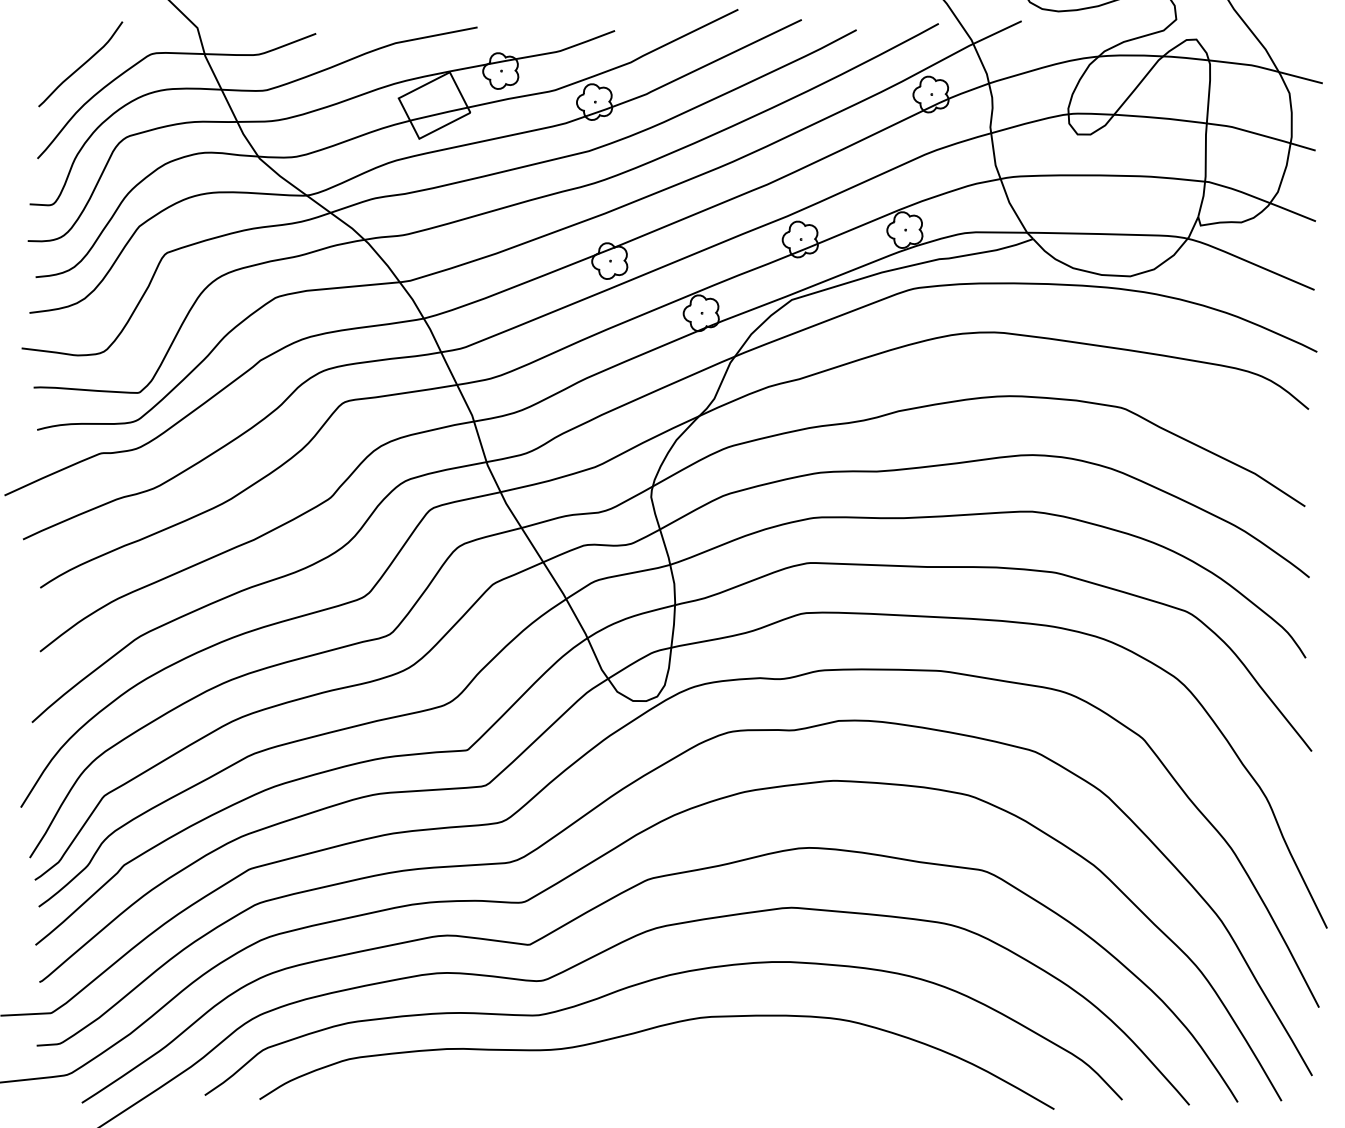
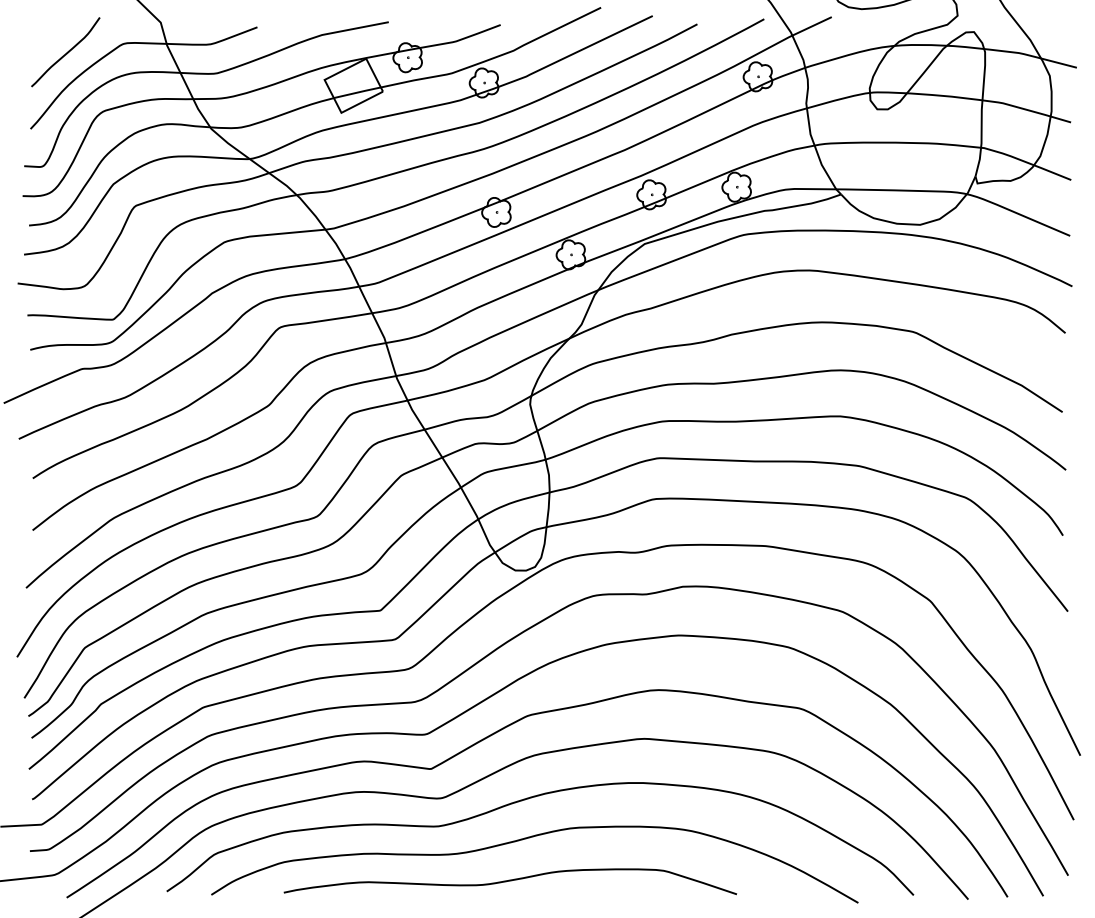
curve: (625, 1082) -> (509, 881), added

